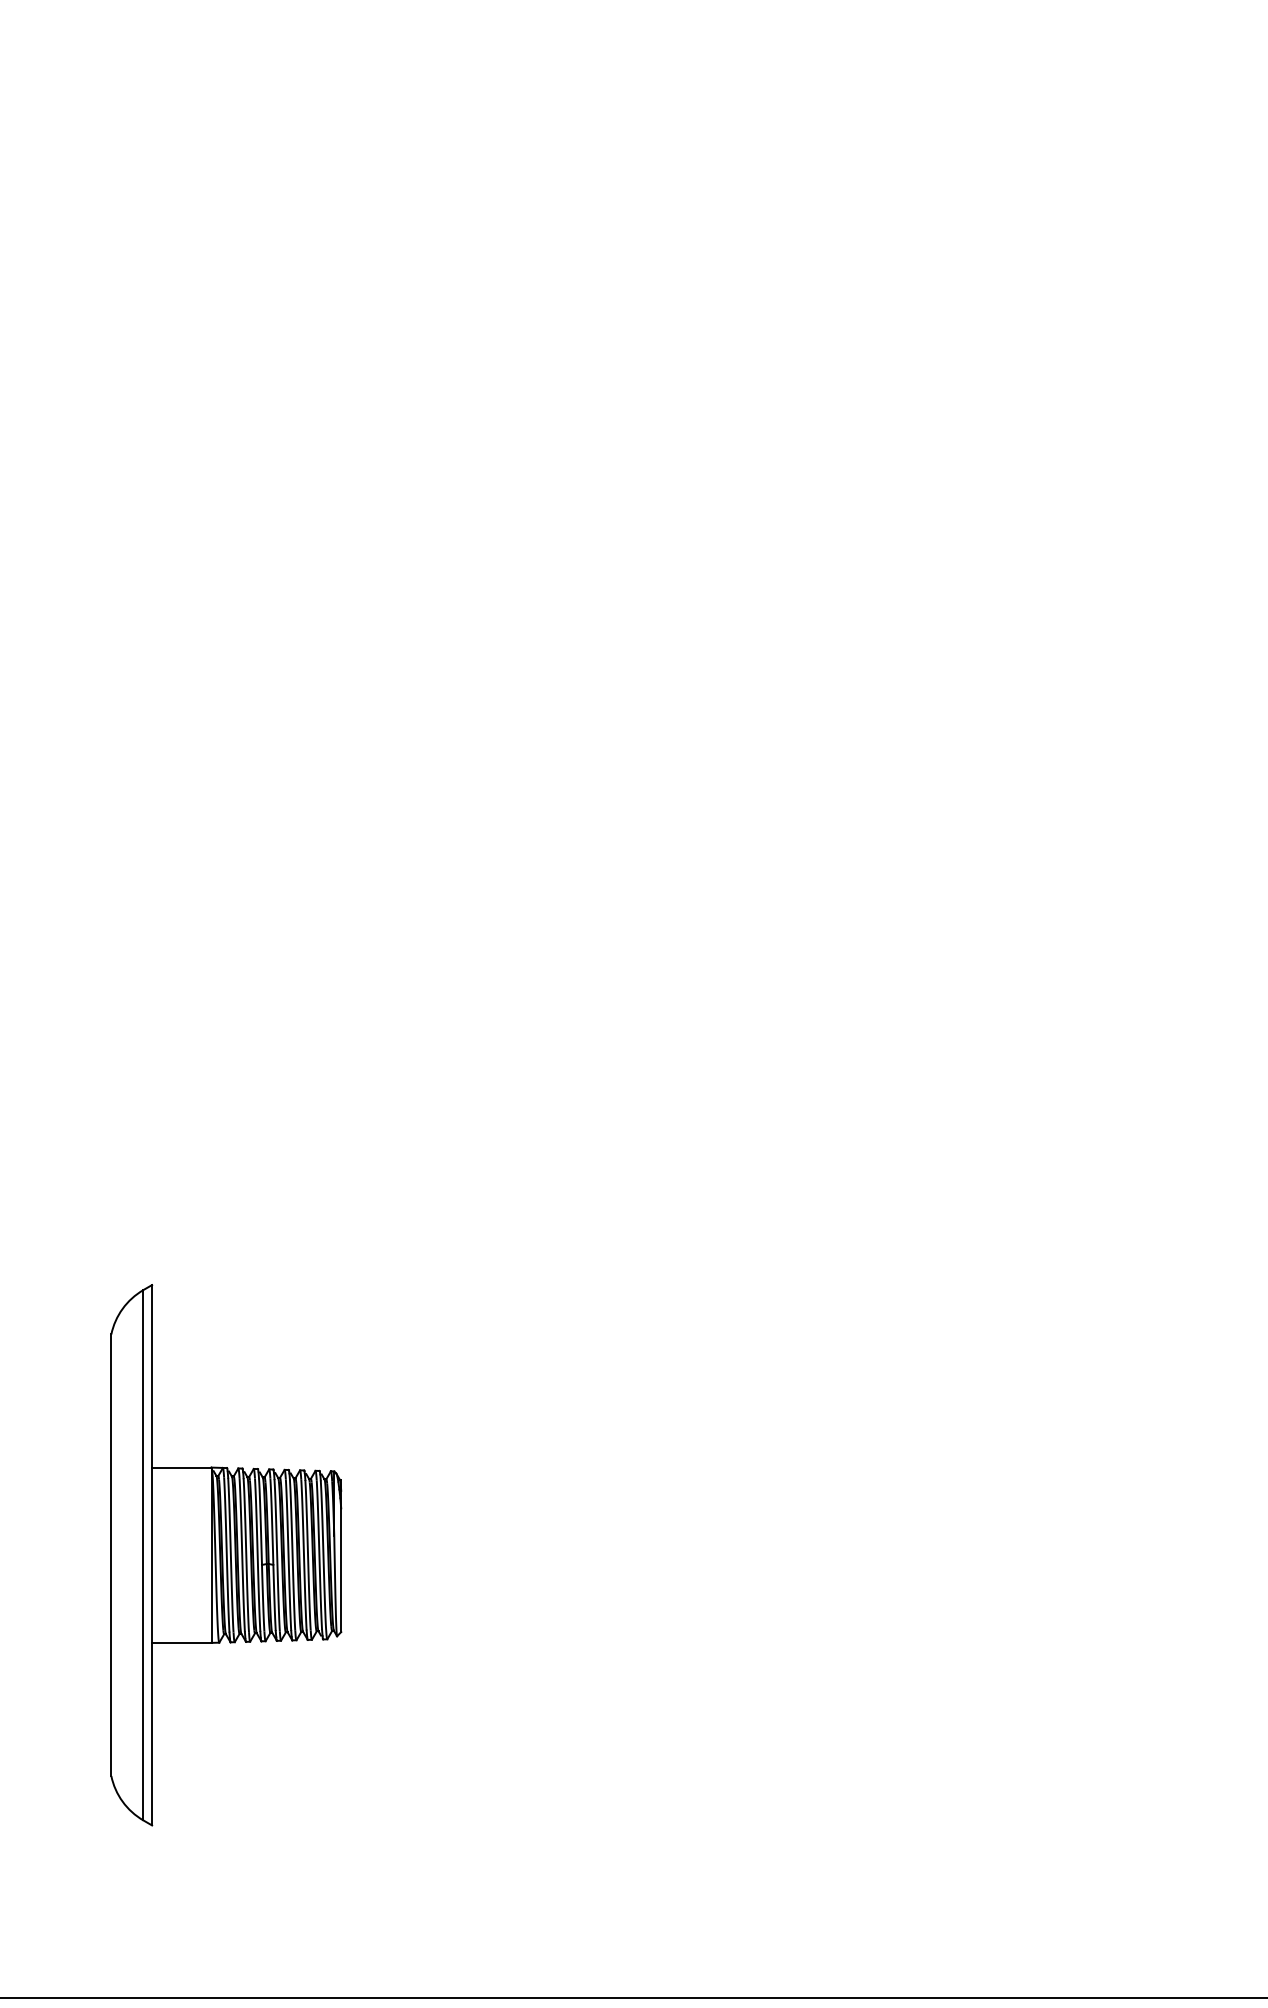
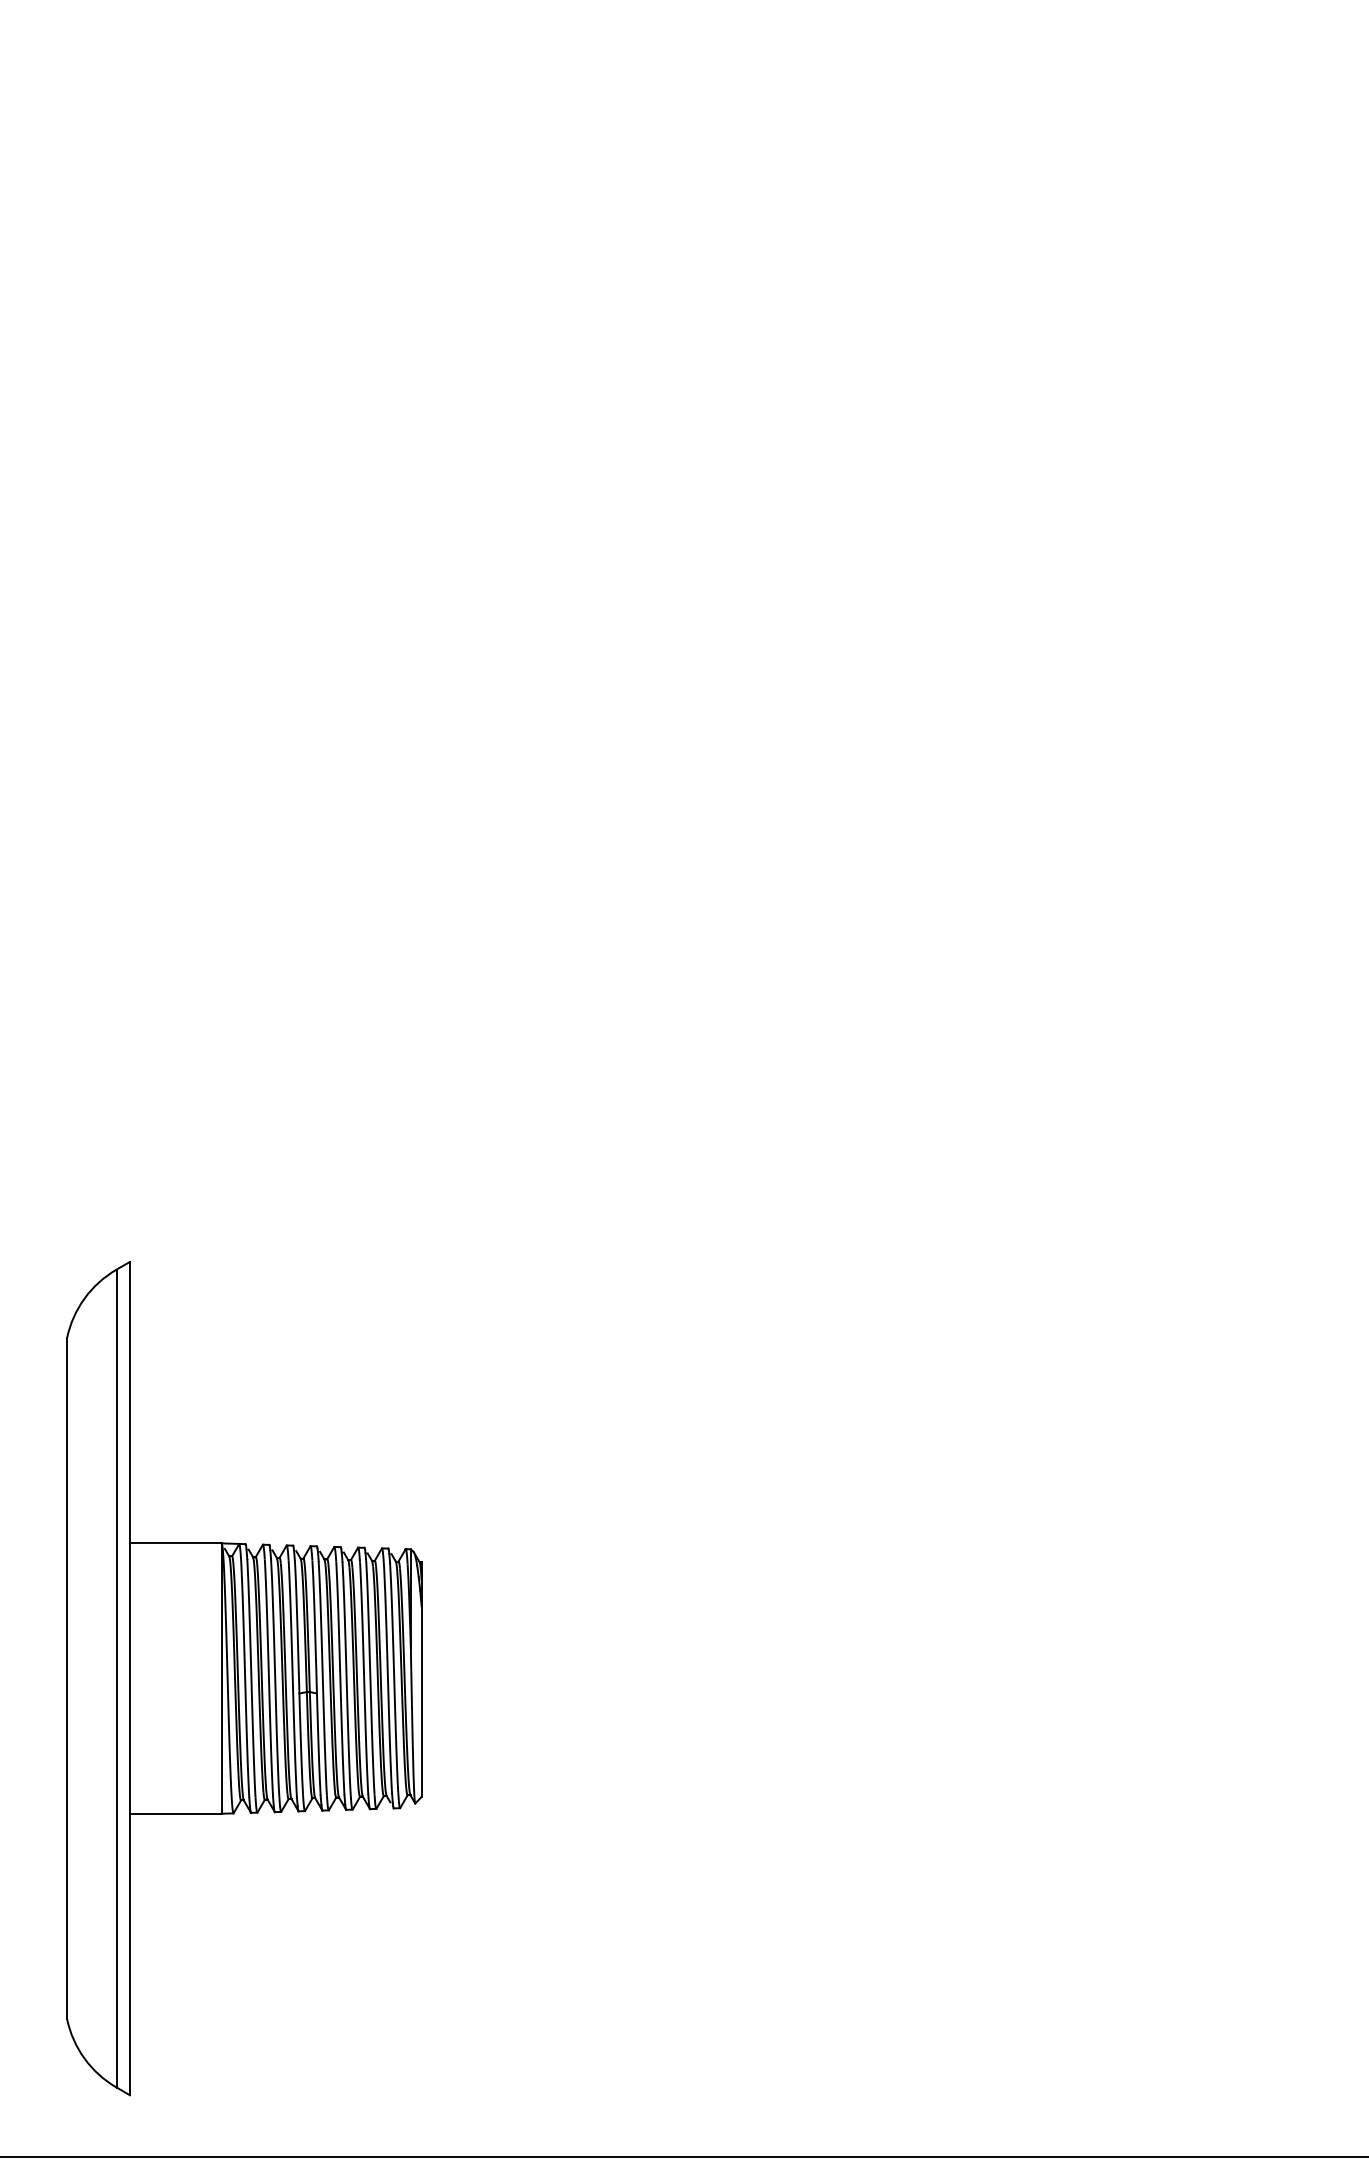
part: (226, 1555) -> (244, 1678), size x1.43

